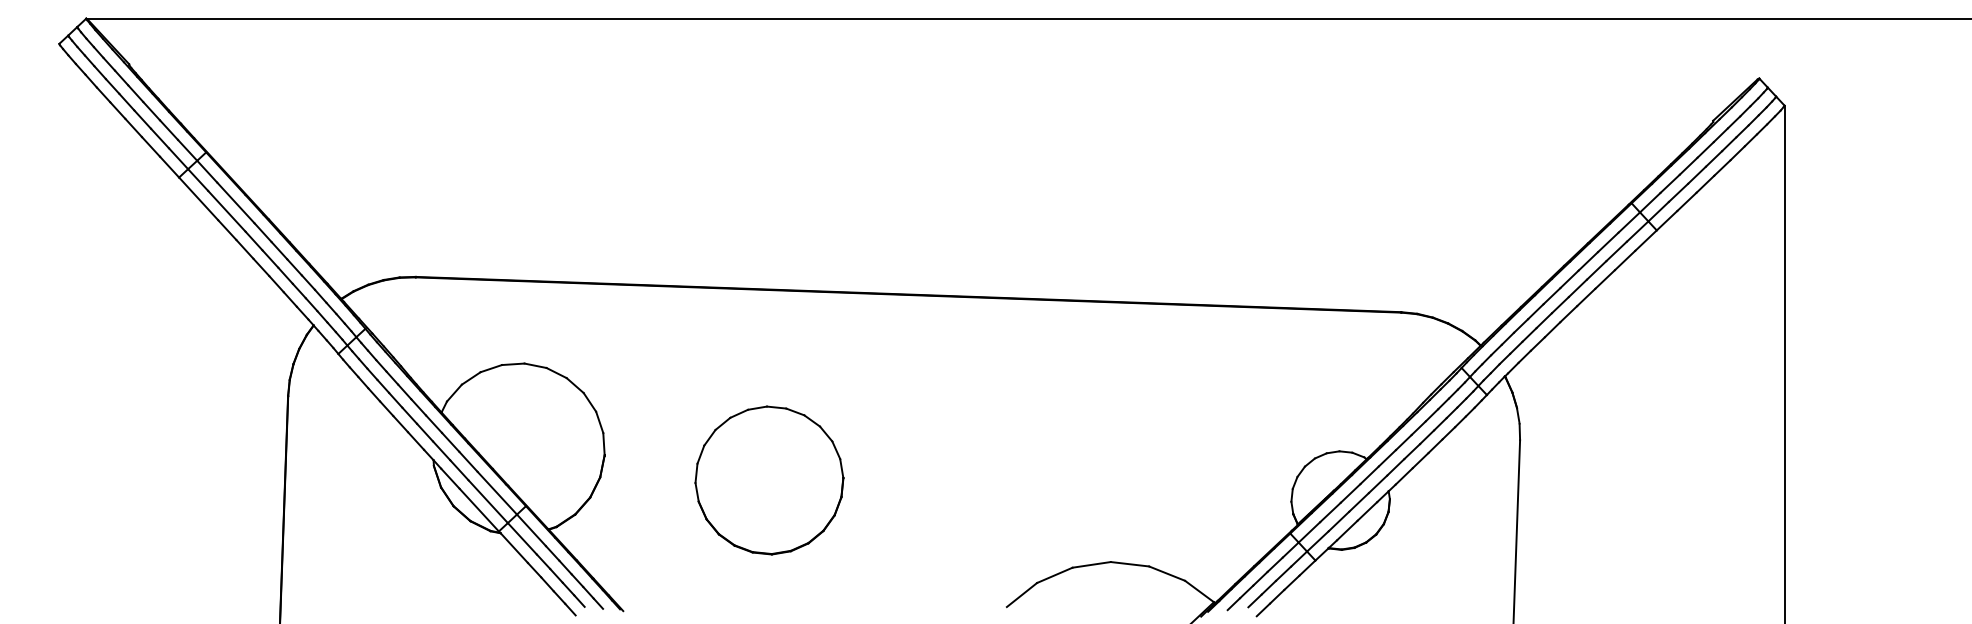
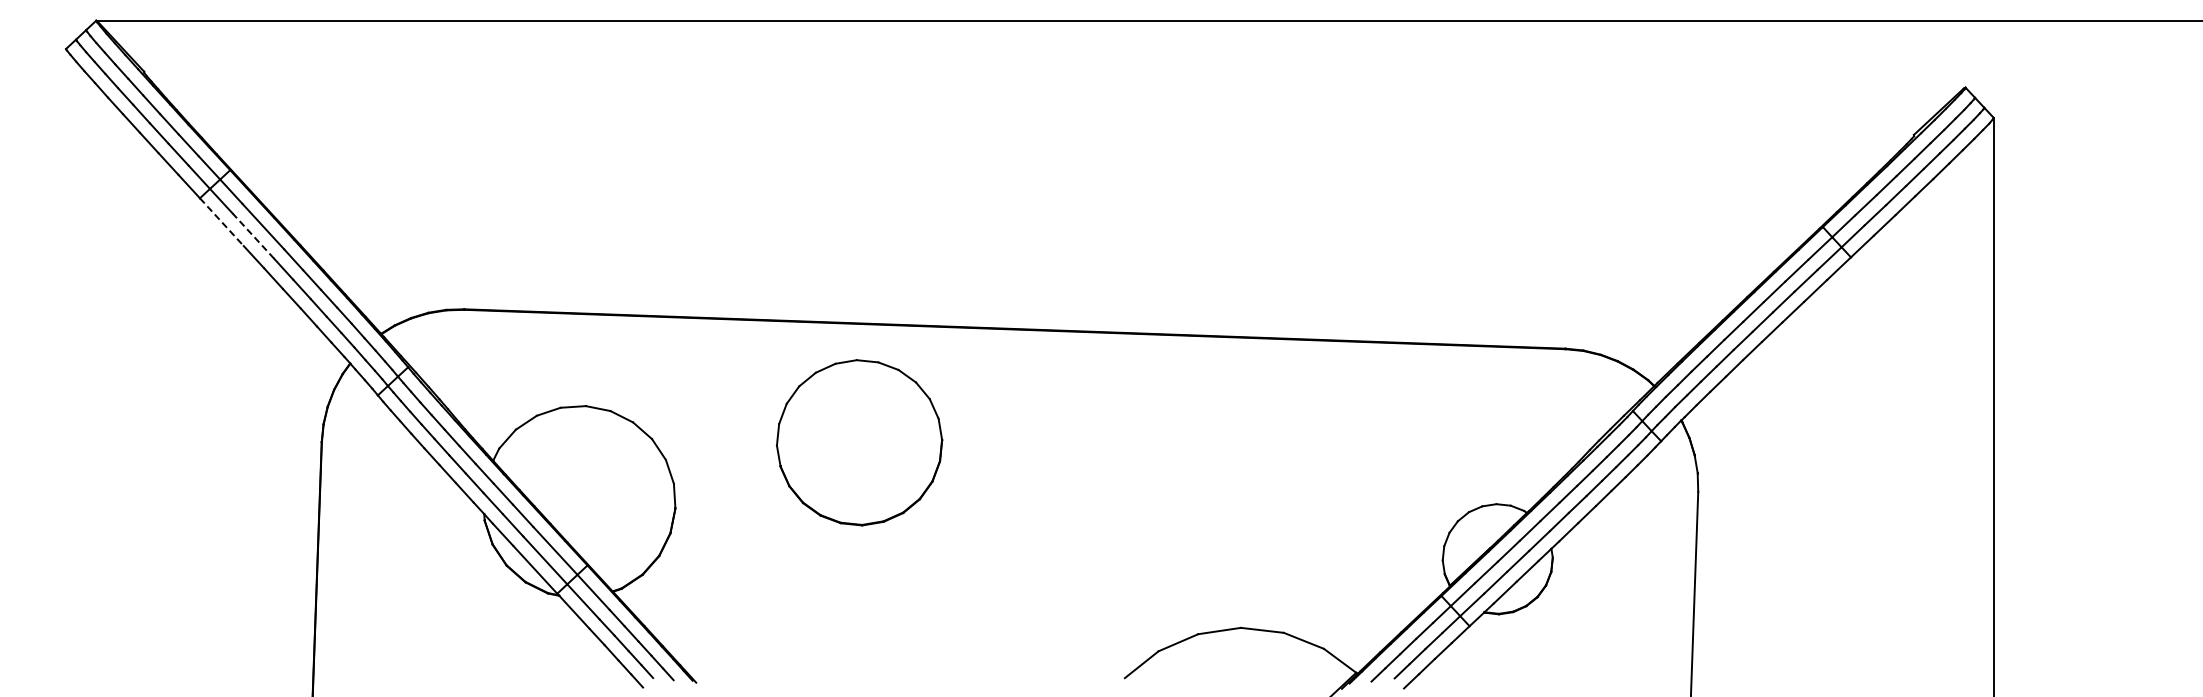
line: (199, 199) -> (222, 222), solid -> dashed
line: (227, 211) -> (253, 236), solid -> dashed
part: (769, 480) -> (859, 442), moved

